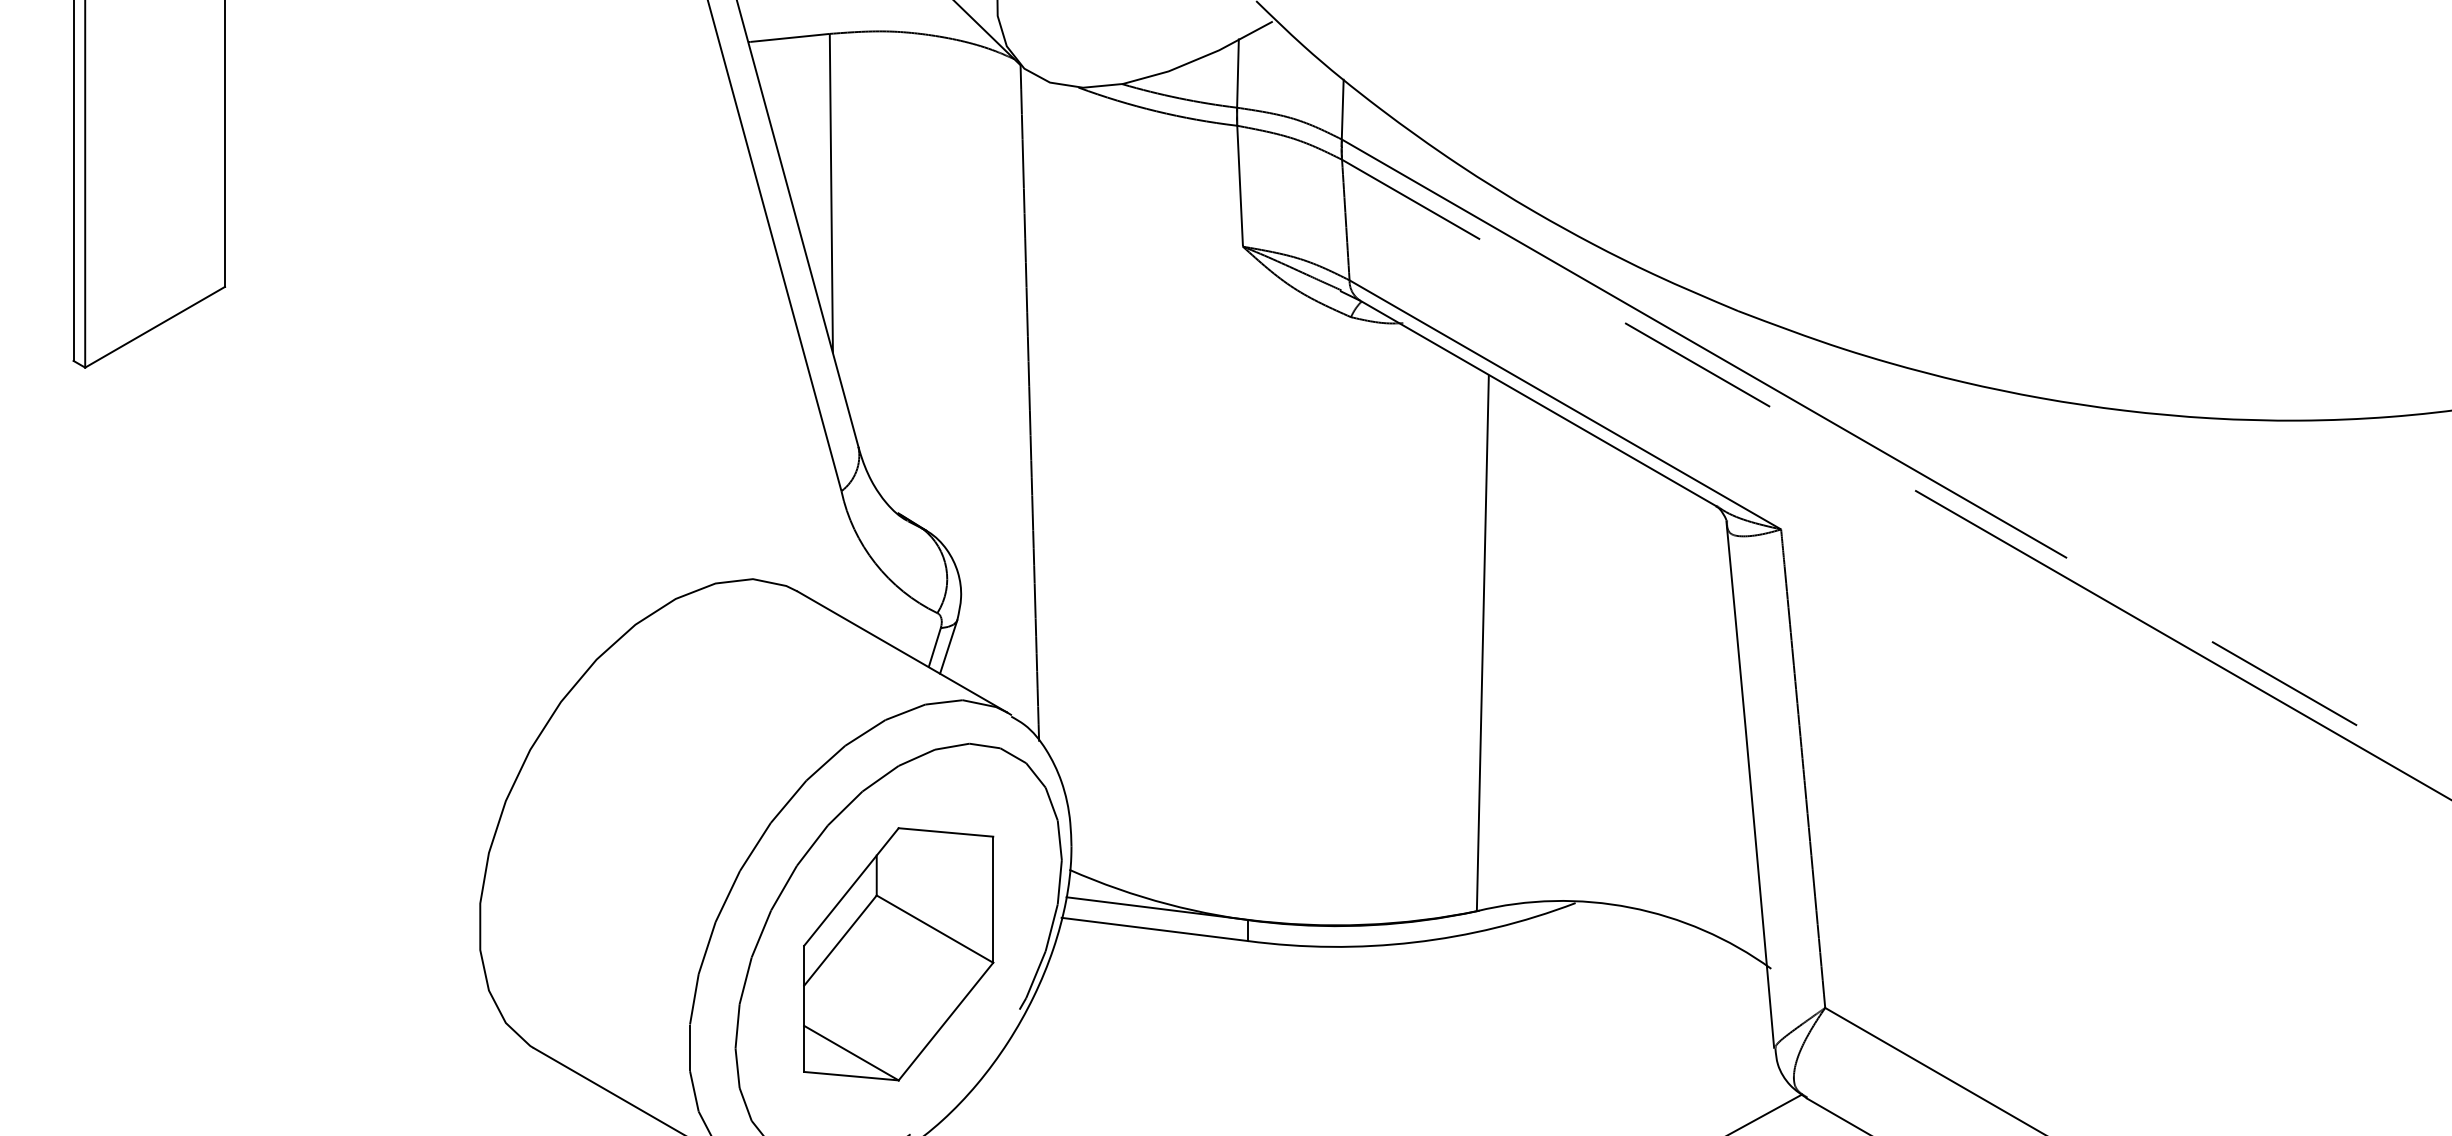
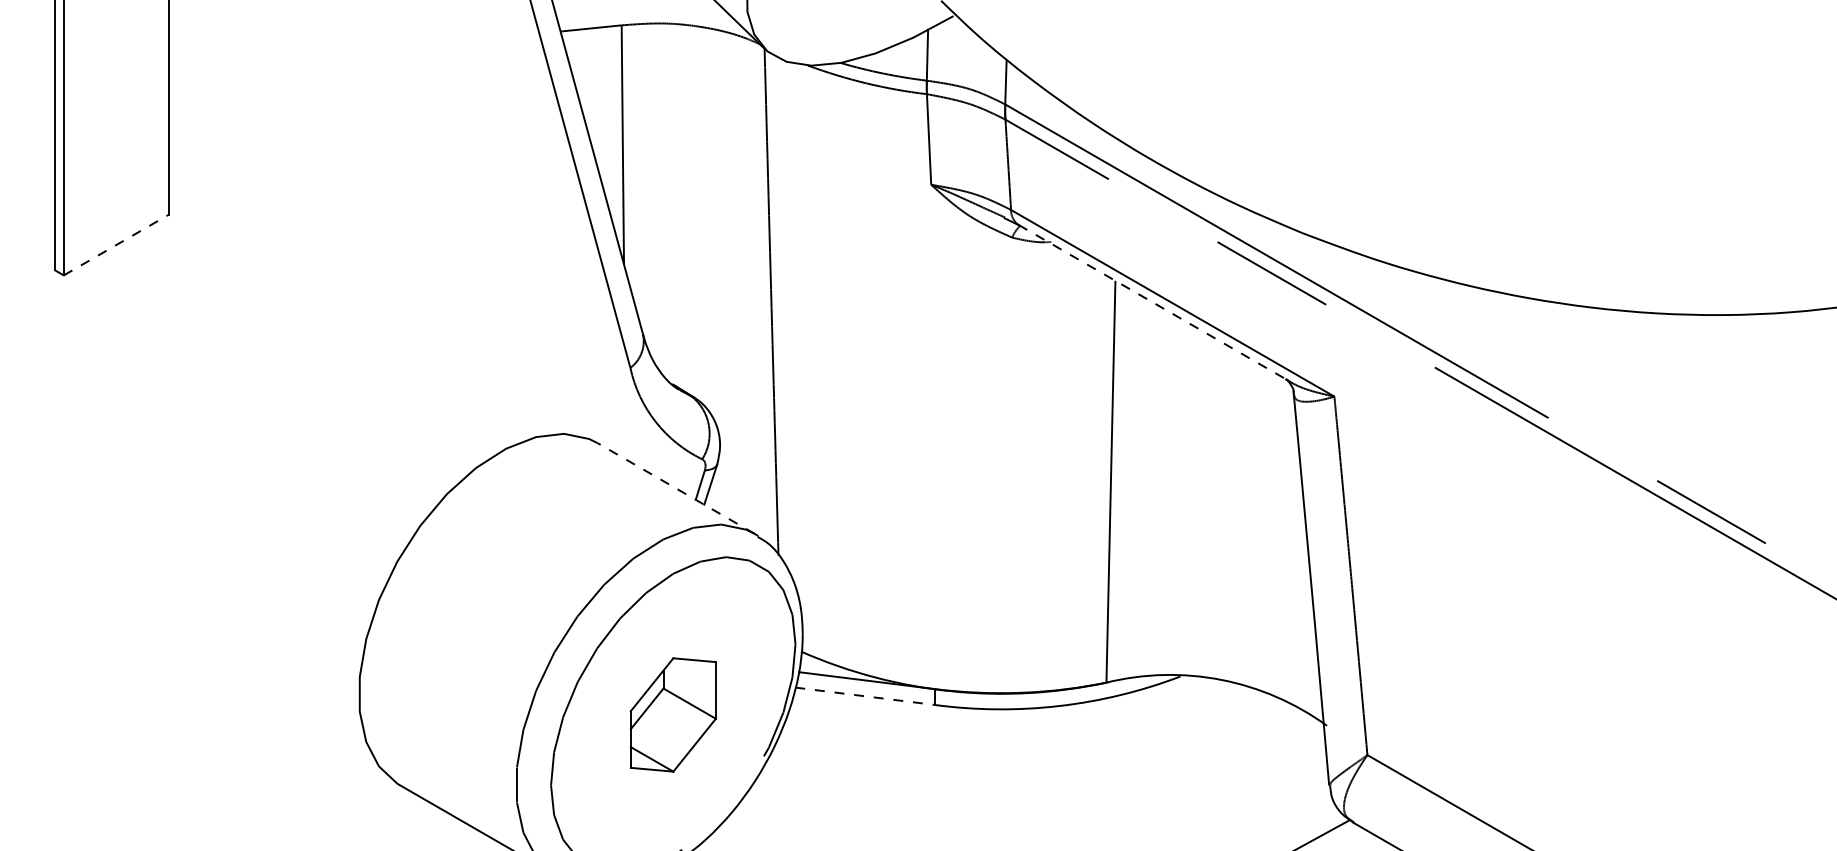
line: (155, 327) -> (116, 245), solid -> dashed
line: (1537, 403) -> (1151, 302), solid -> dashed
line: (901, 651) -> (675, 488), solid -> dashed
line: (1154, 929) -> (864, 696), solid -> dashed
part: (898, 954) -> (673, 715), size x0.6

